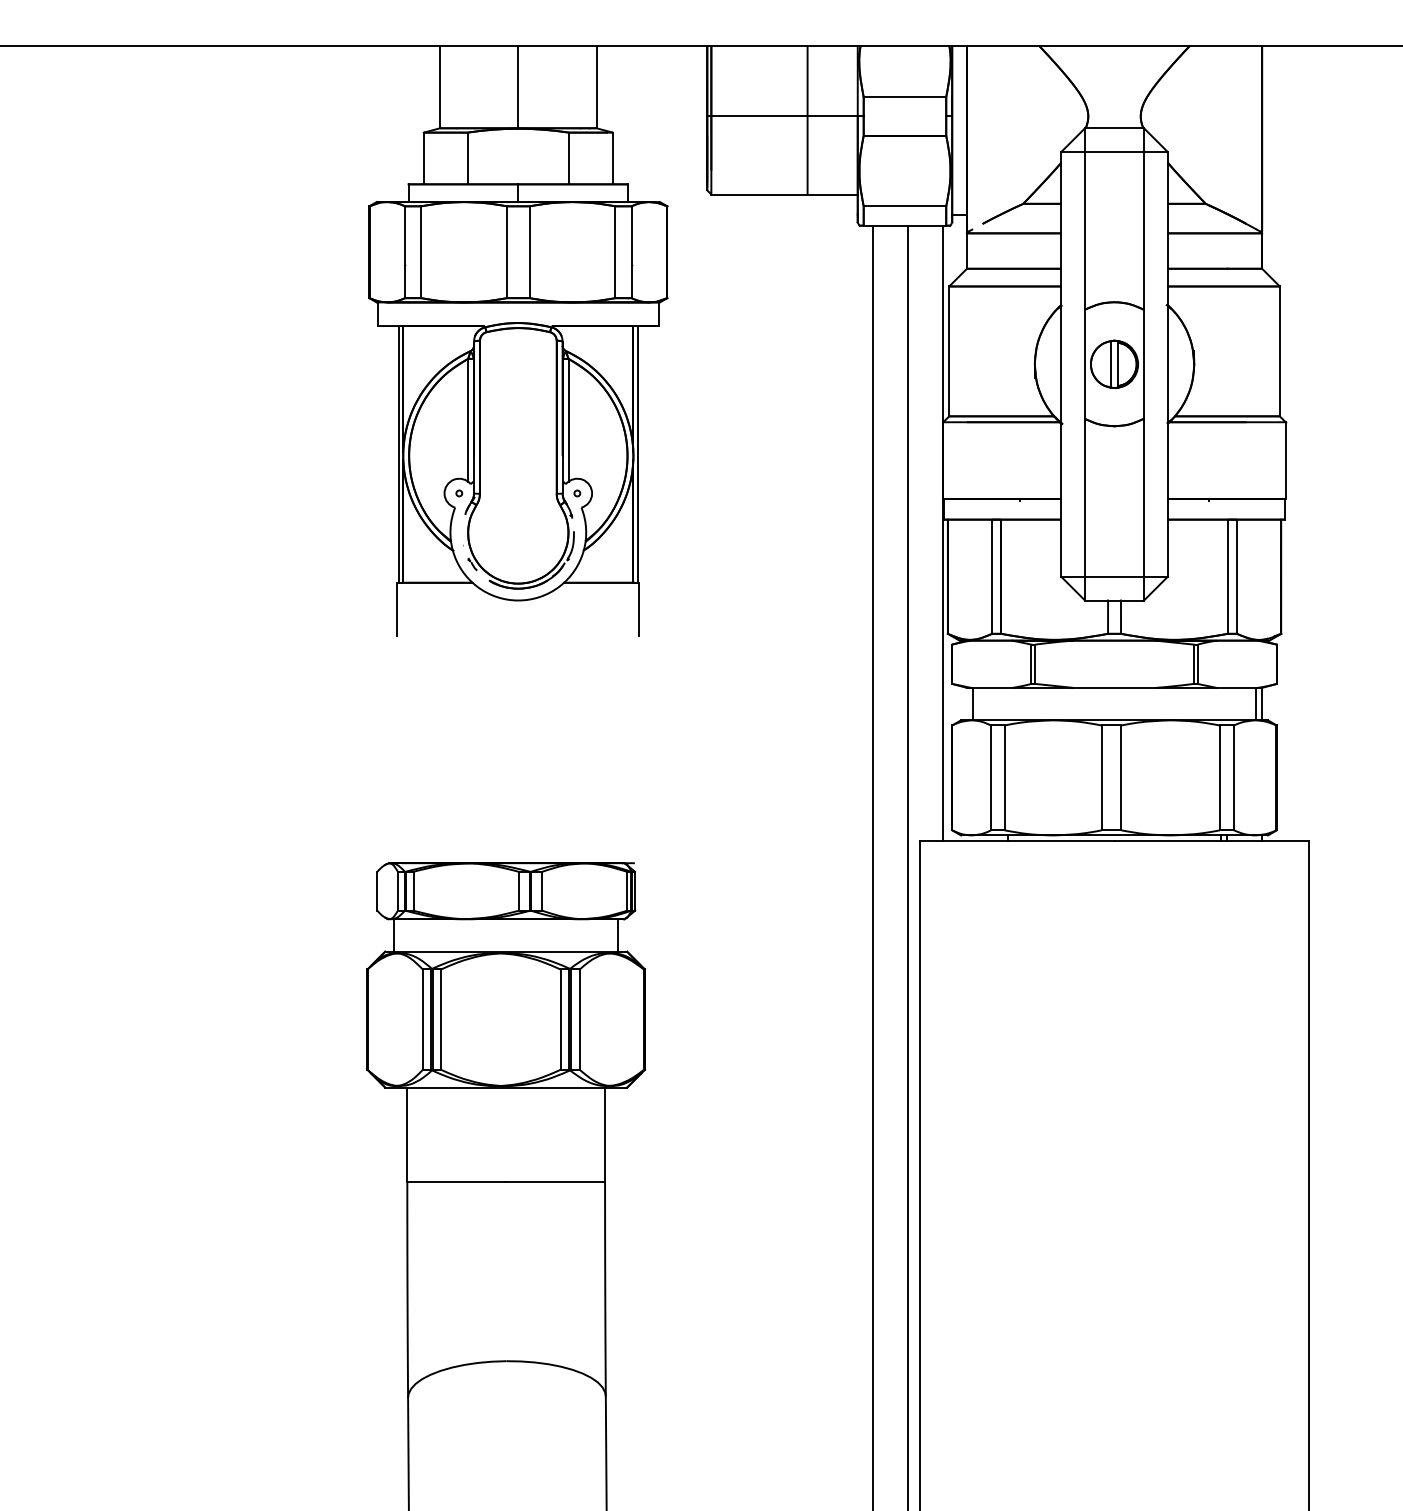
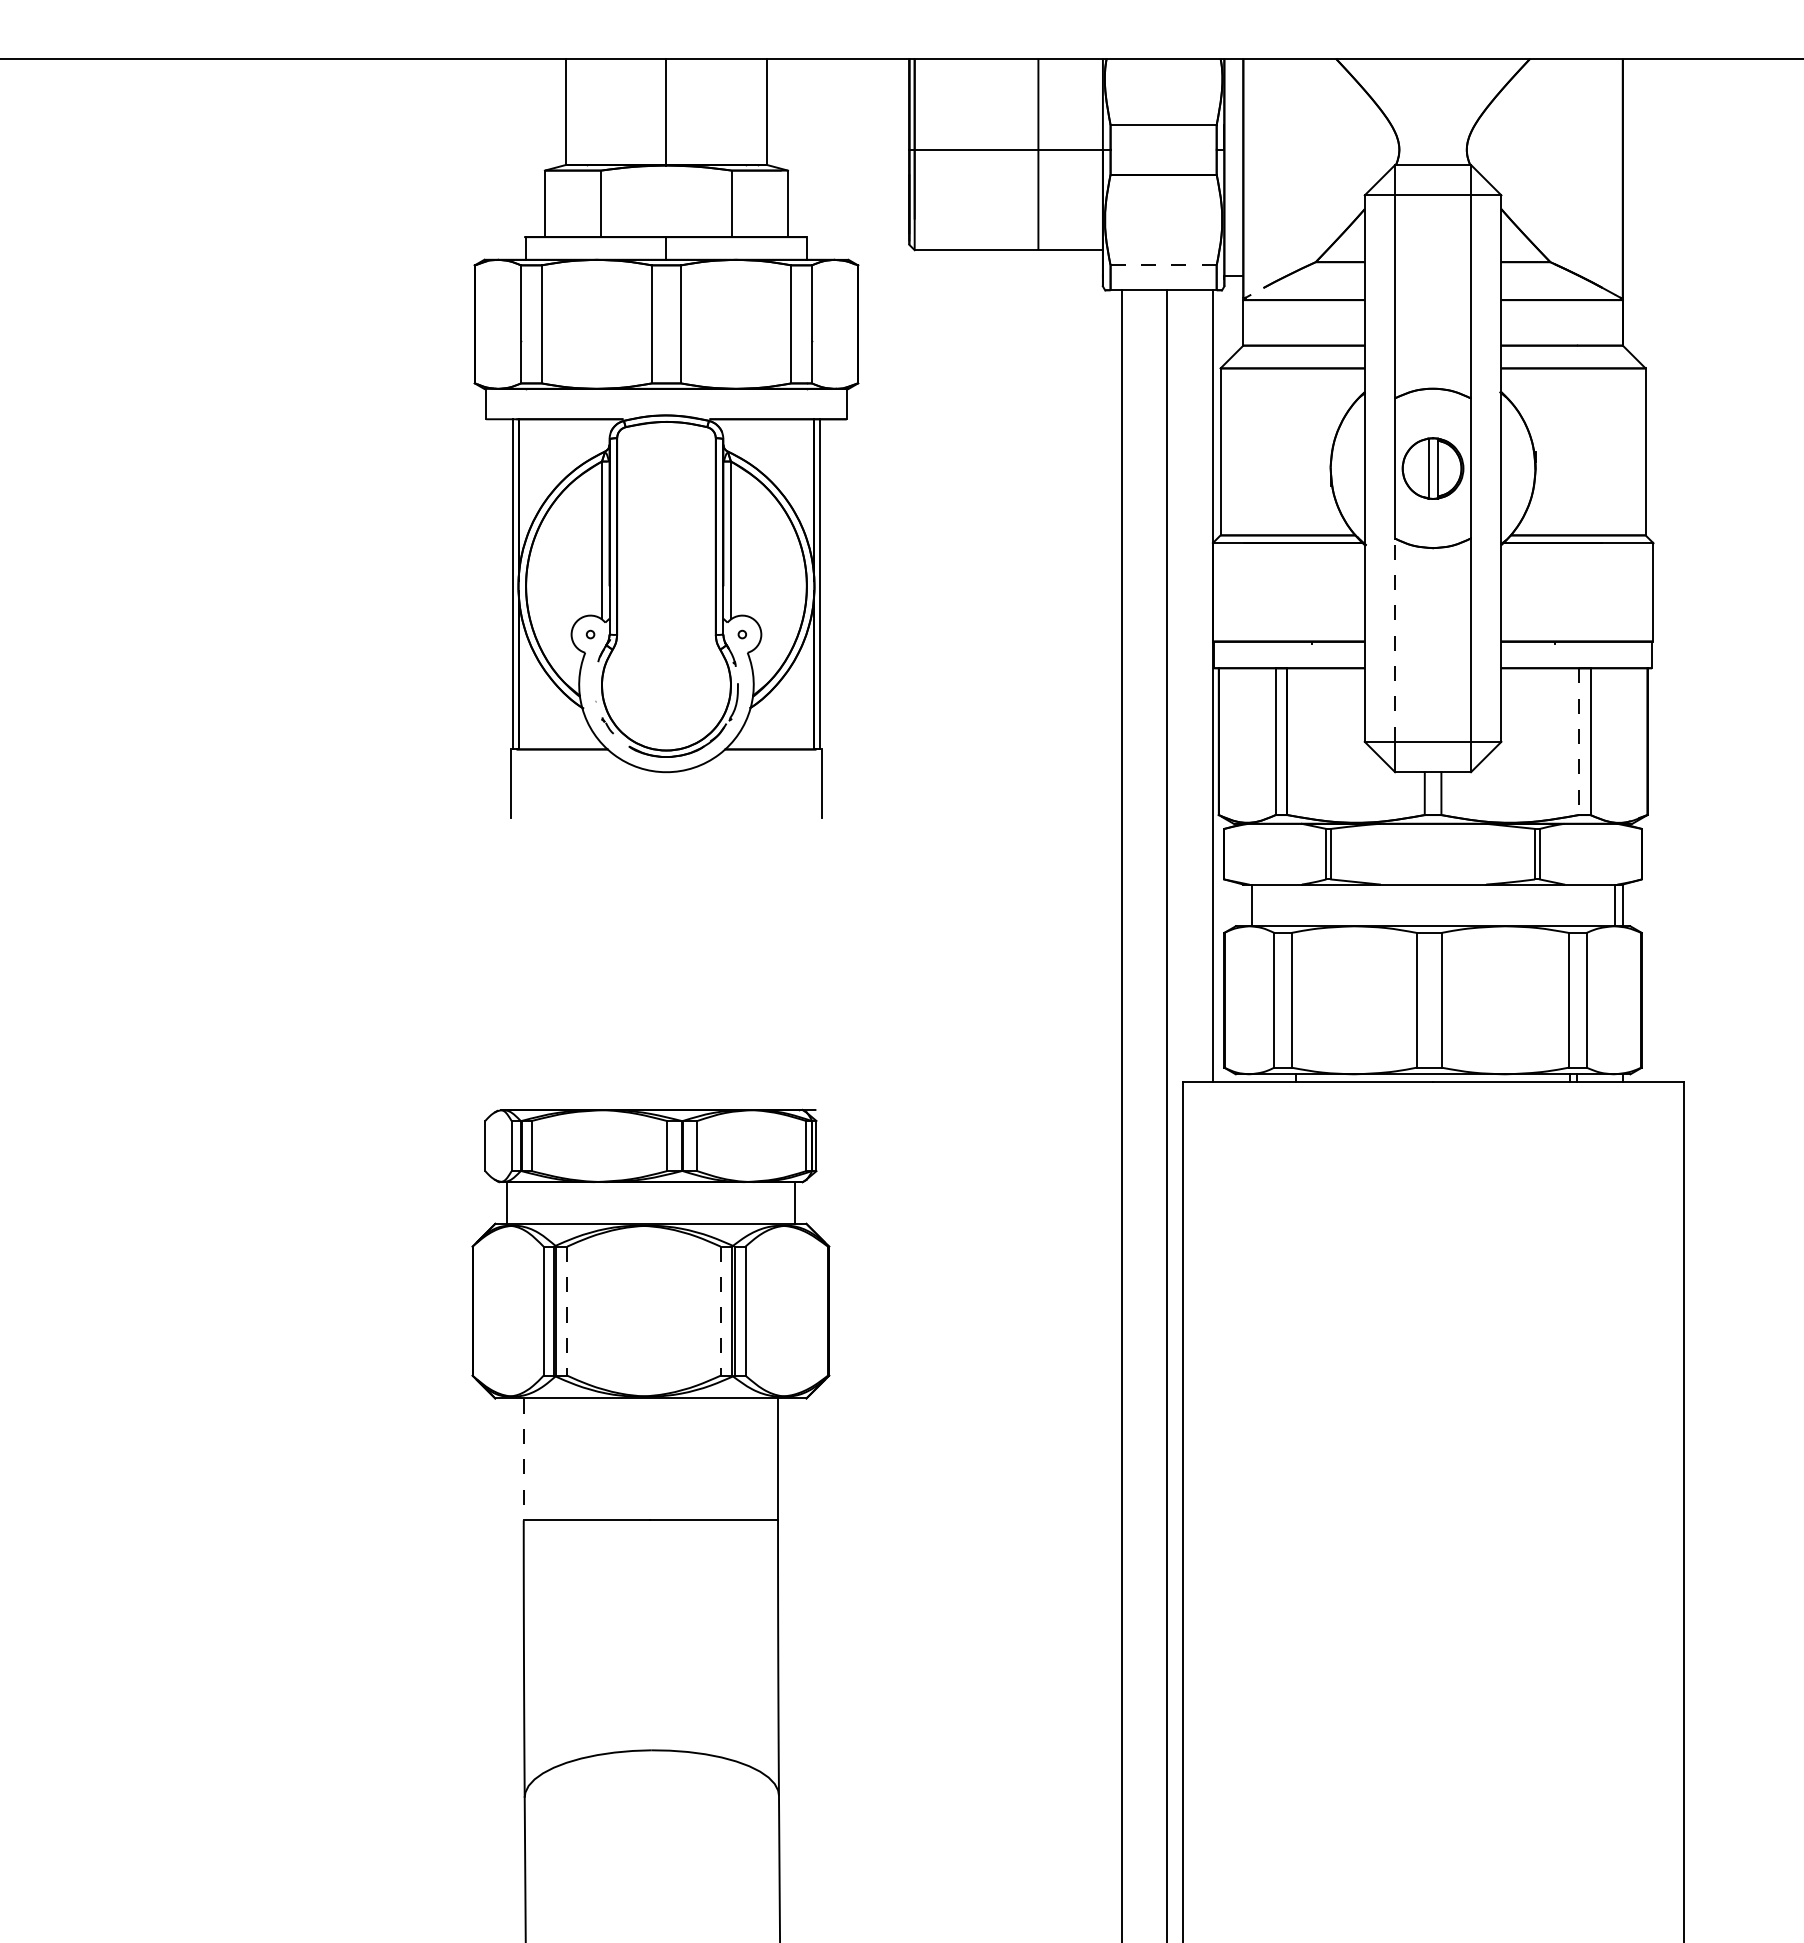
line: (904, 206) -> (1163, 265), solid -> dashed
line: (1085, 498) -> (1395, 640), solid -> dashed
line: (1227, 577) -> (1578, 742), solid -> dashed
line: (441, 1019) -> (567, 1311), solid -> dashed
line: (560, 1019) -> (720, 1311), solid -> dashed
line: (407, 1135) -> (523, 1459), solid -> dashed

